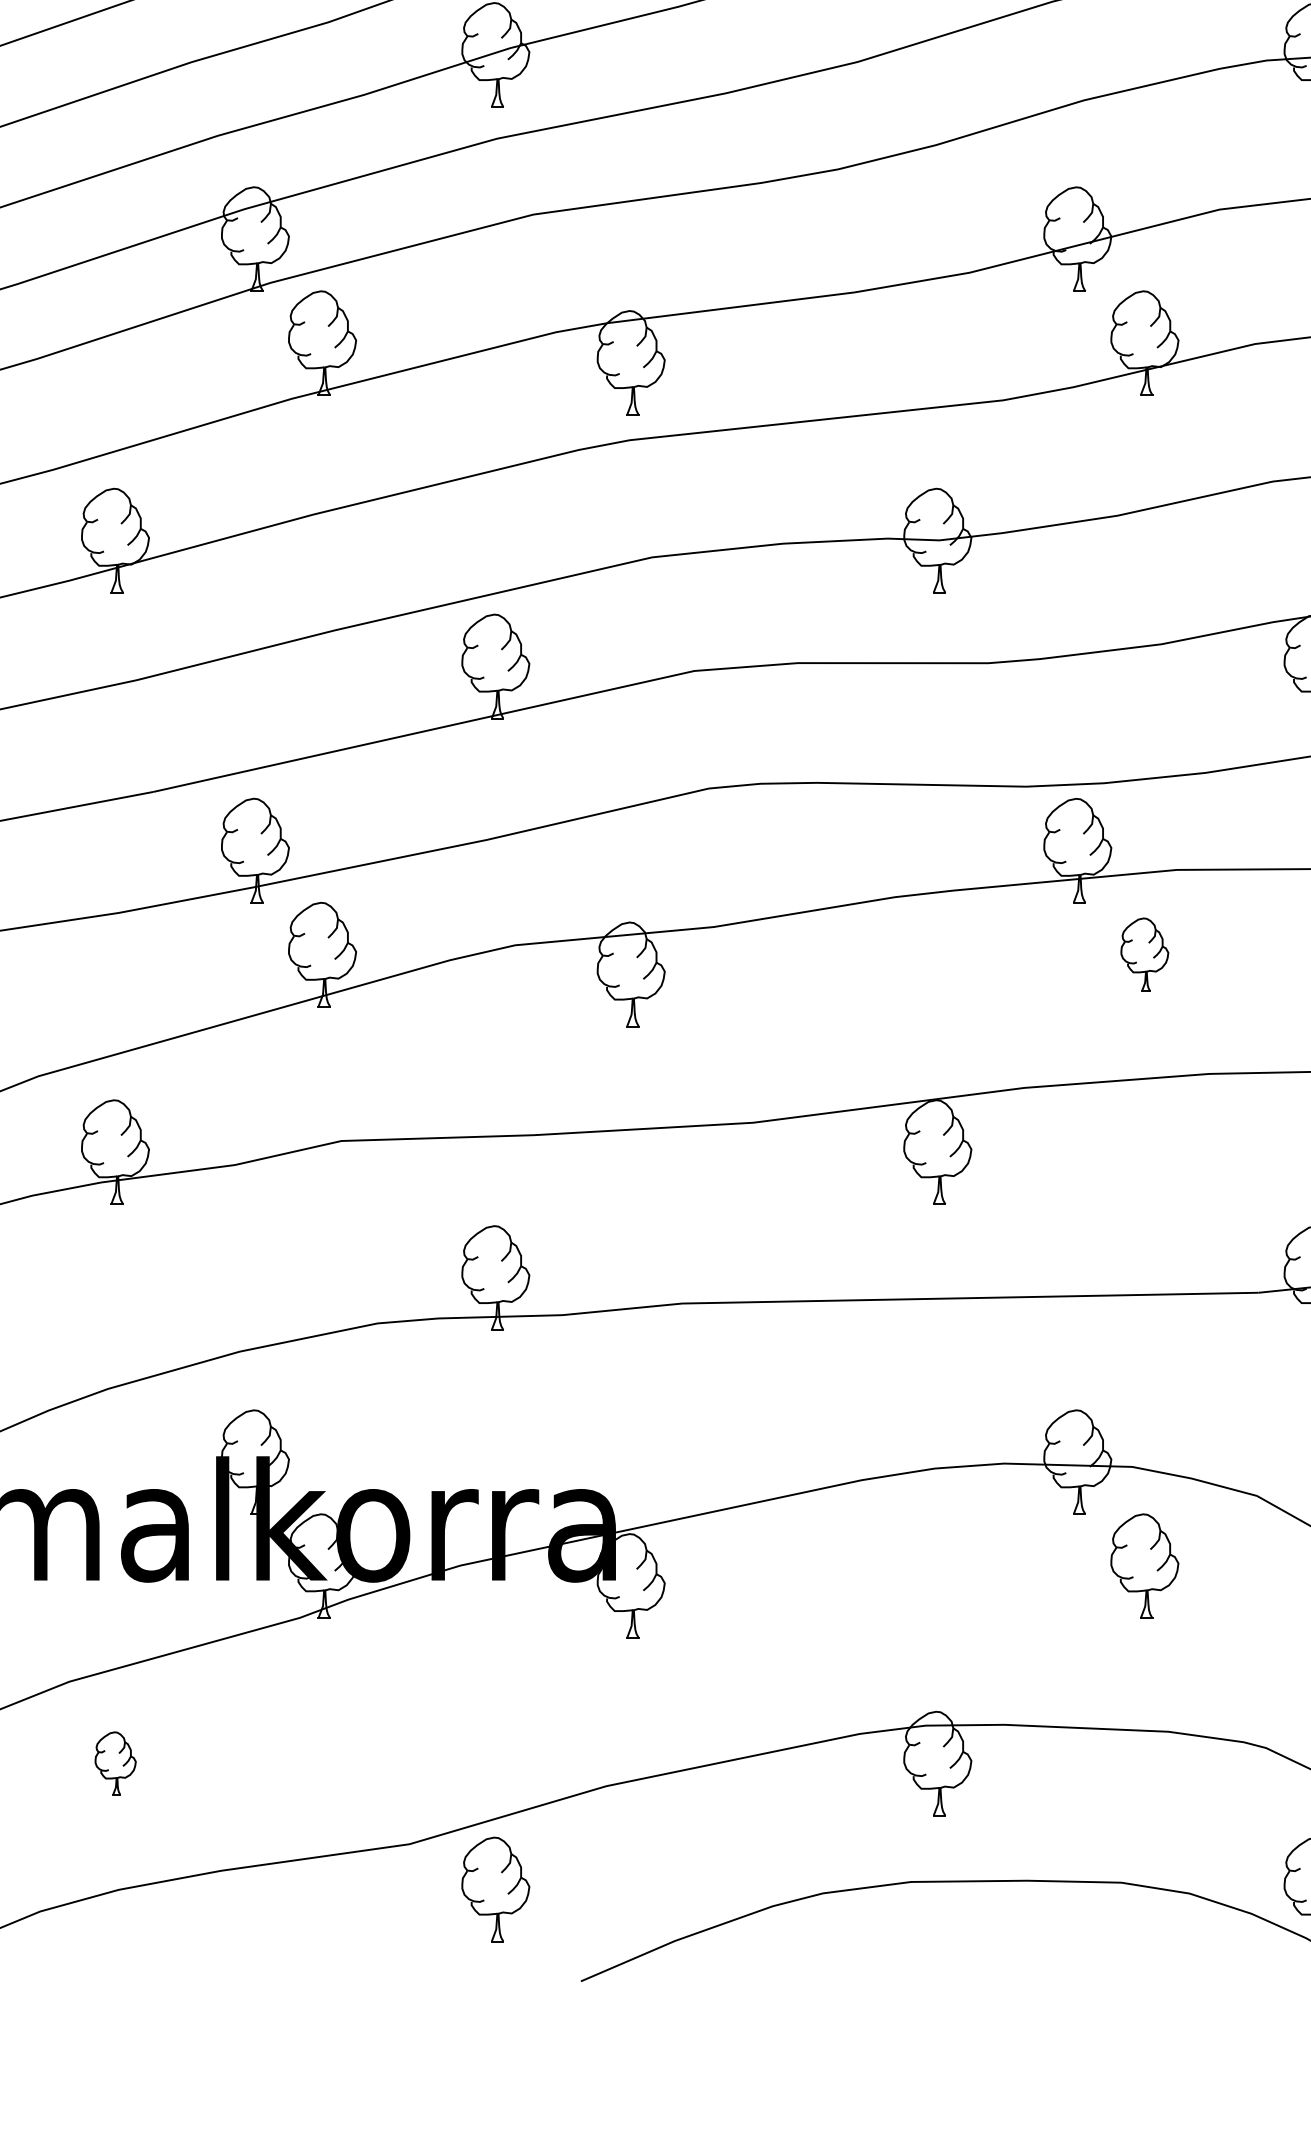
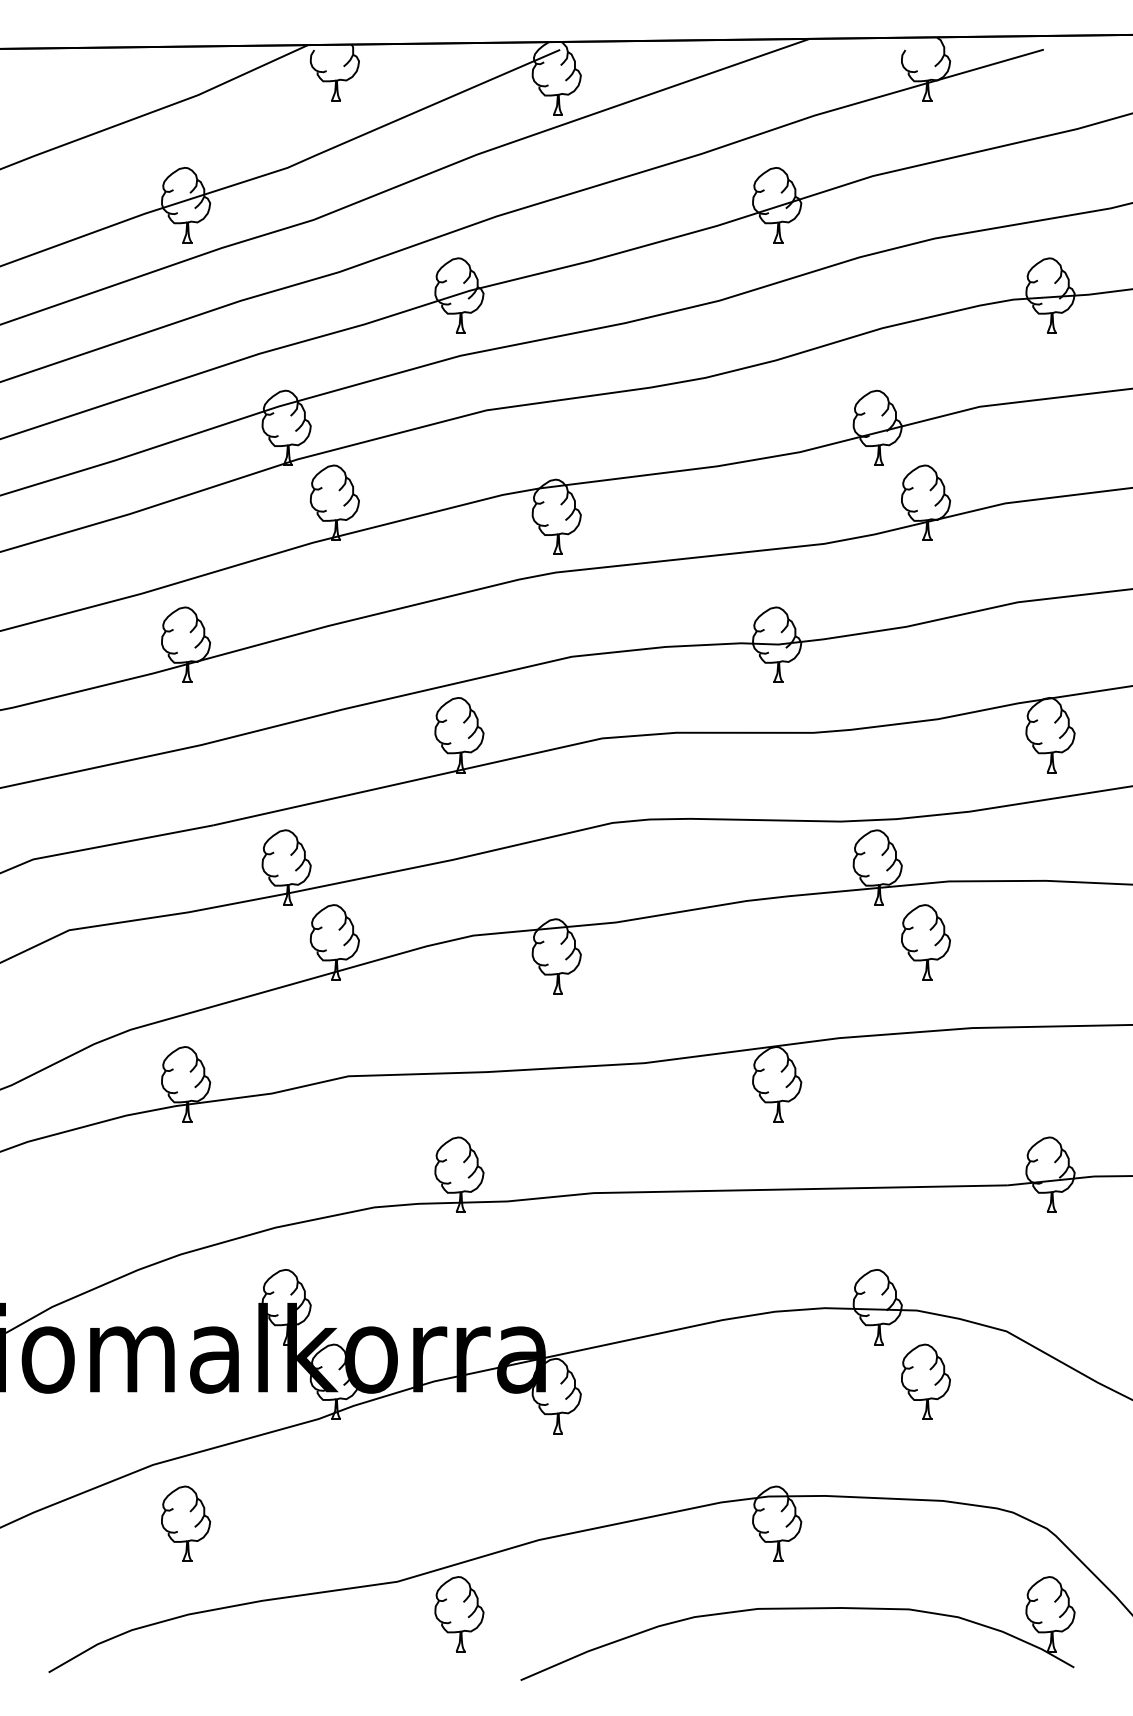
part: (1144, 954) -> (925, 942), size x1.43
part: (116, 1763) -> (186, 1523), size x1.67

